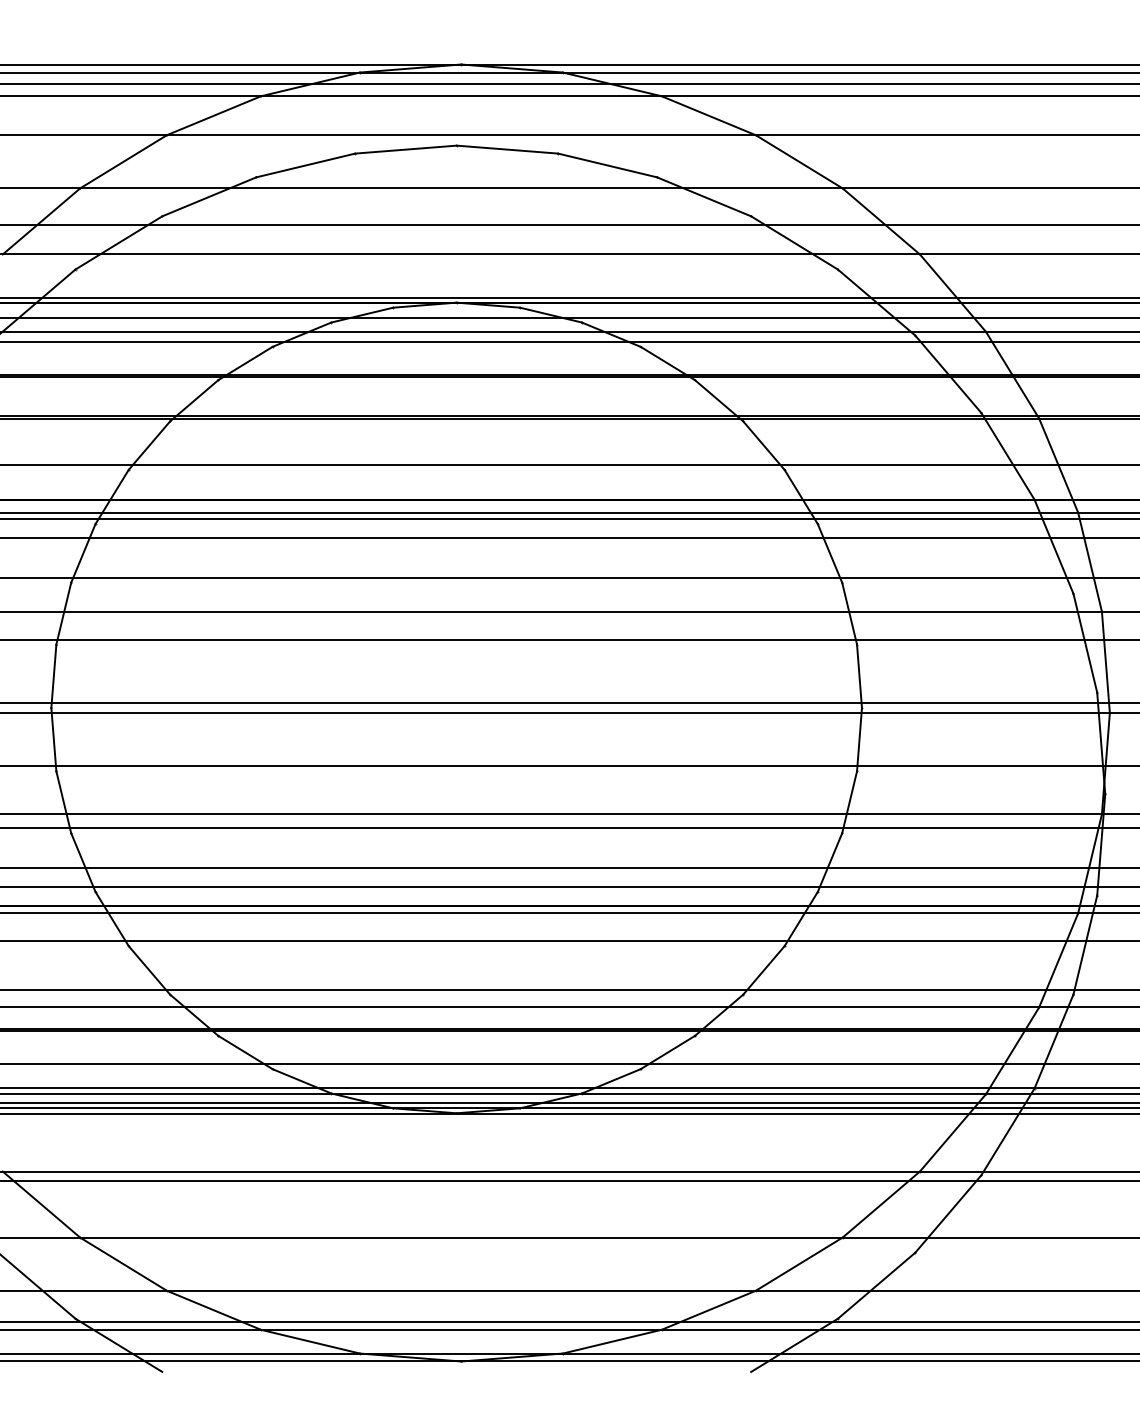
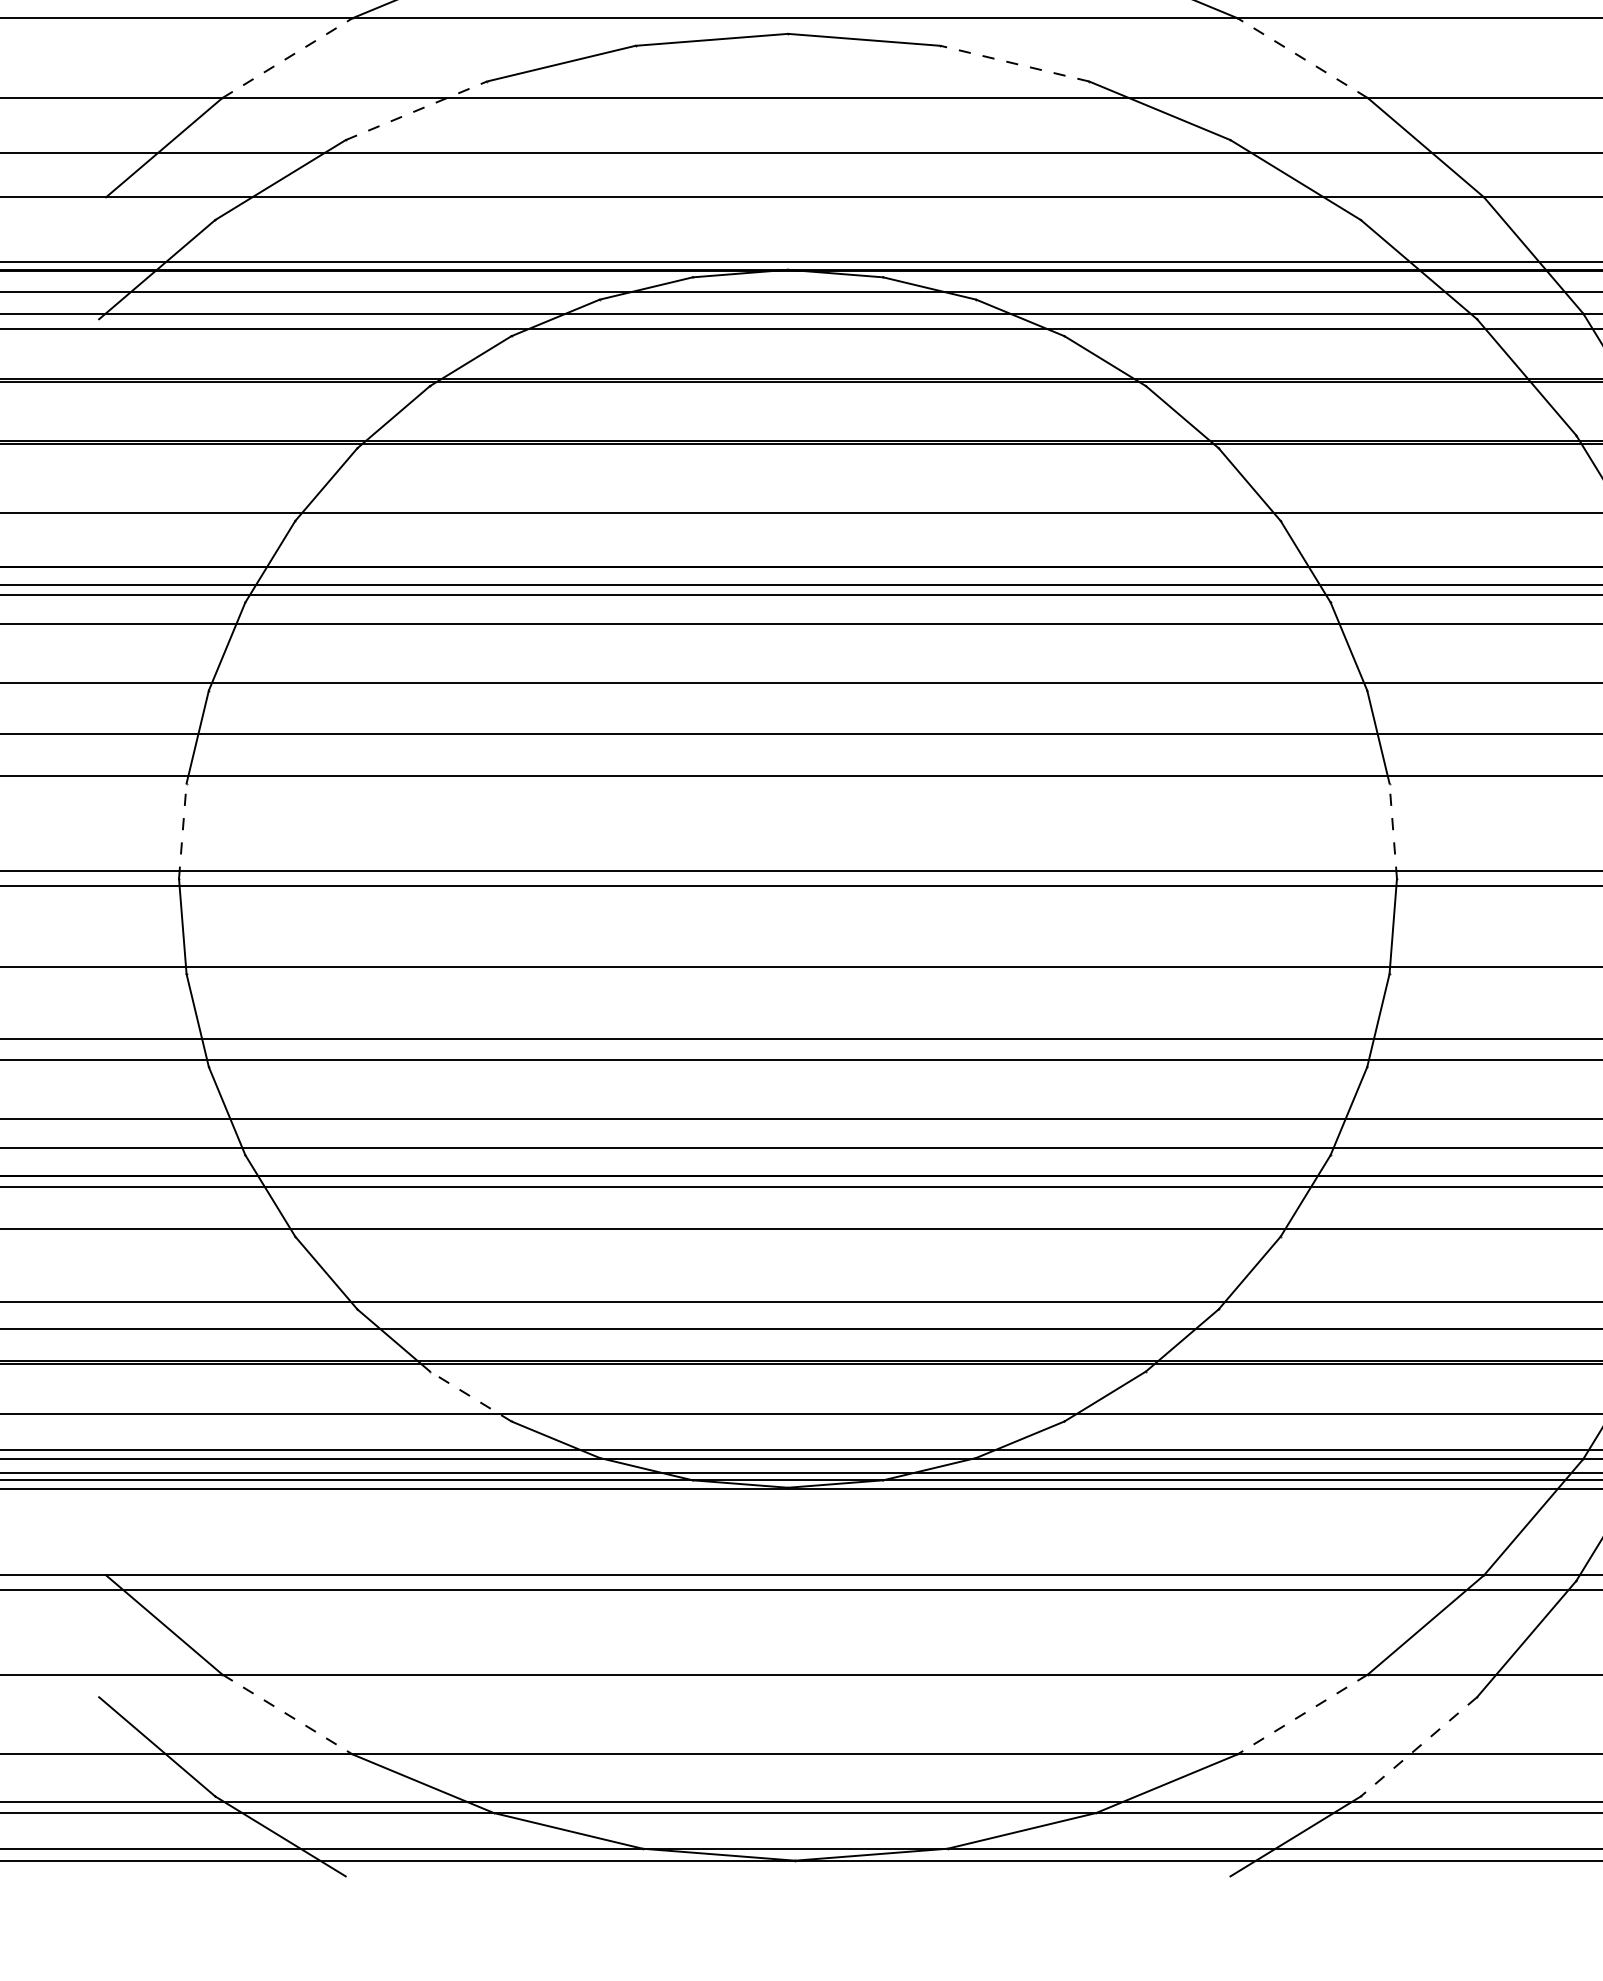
line: (123, 161) -> (287, 57), solid -> dashed
line: (799, 161) -> (1303, 57), solid -> dashed
line: (607, 165) -> (1014, 63), solid -> dashed
line: (209, 196) -> (416, 110), solid -> dashed
line: (53, 676) -> (182, 831), solid -> dashed
line: (859, 676) -> (1393, 831), solid -> dashed
line: (245, 1052) -> (470, 1396), solid -> dashed
line: (123, 1264) -> (287, 1714), solid -> dashed
line: (799, 1264) -> (1303, 1714), solid -> dashed
line: (876, 1285) -> (1418, 1746), solid -> dashed

